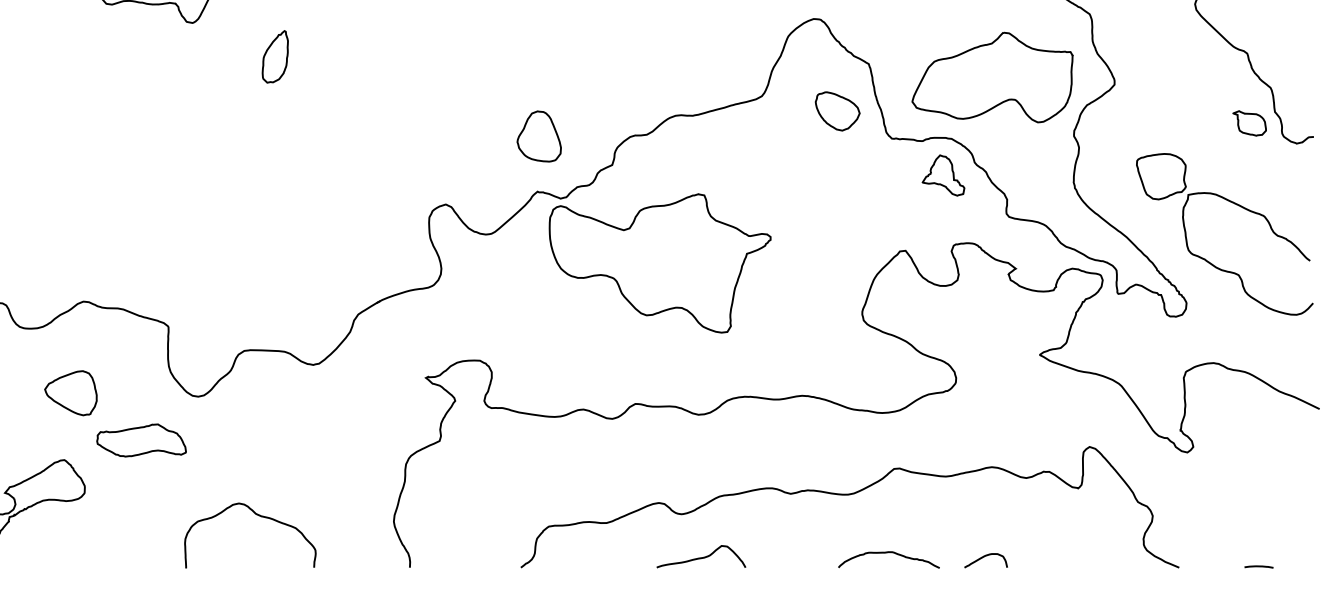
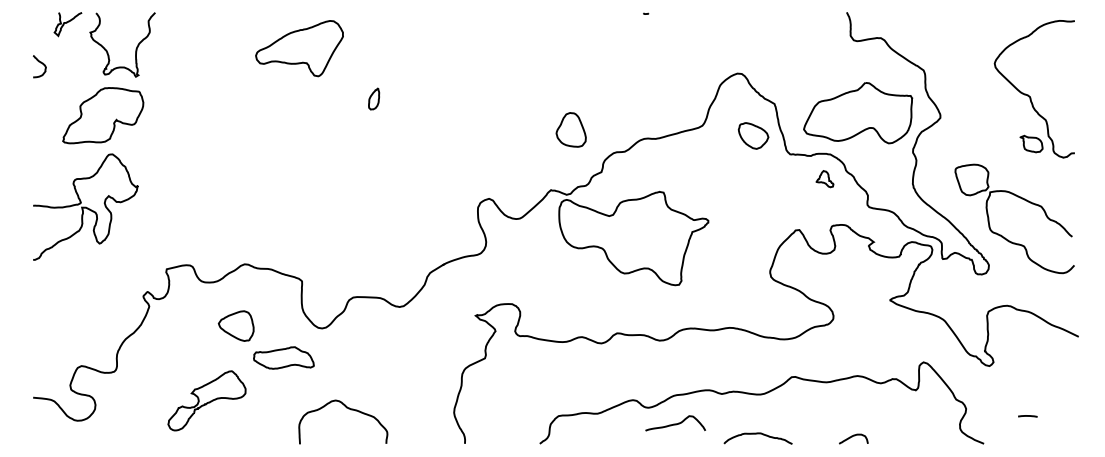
part: (274, 55) -> (373, 98), size x0.6
part: (538, 135) -> (570, 129), moved
part: (942, 174) -> (824, 178), size x0.6
curve: (258, 516) -> (348, 409), moved
curve: (887, 553) -> (757, 434), moved
curve: (701, 556) -> (675, 423), moved
line: (1258, 567) -> (1027, 416), moved

